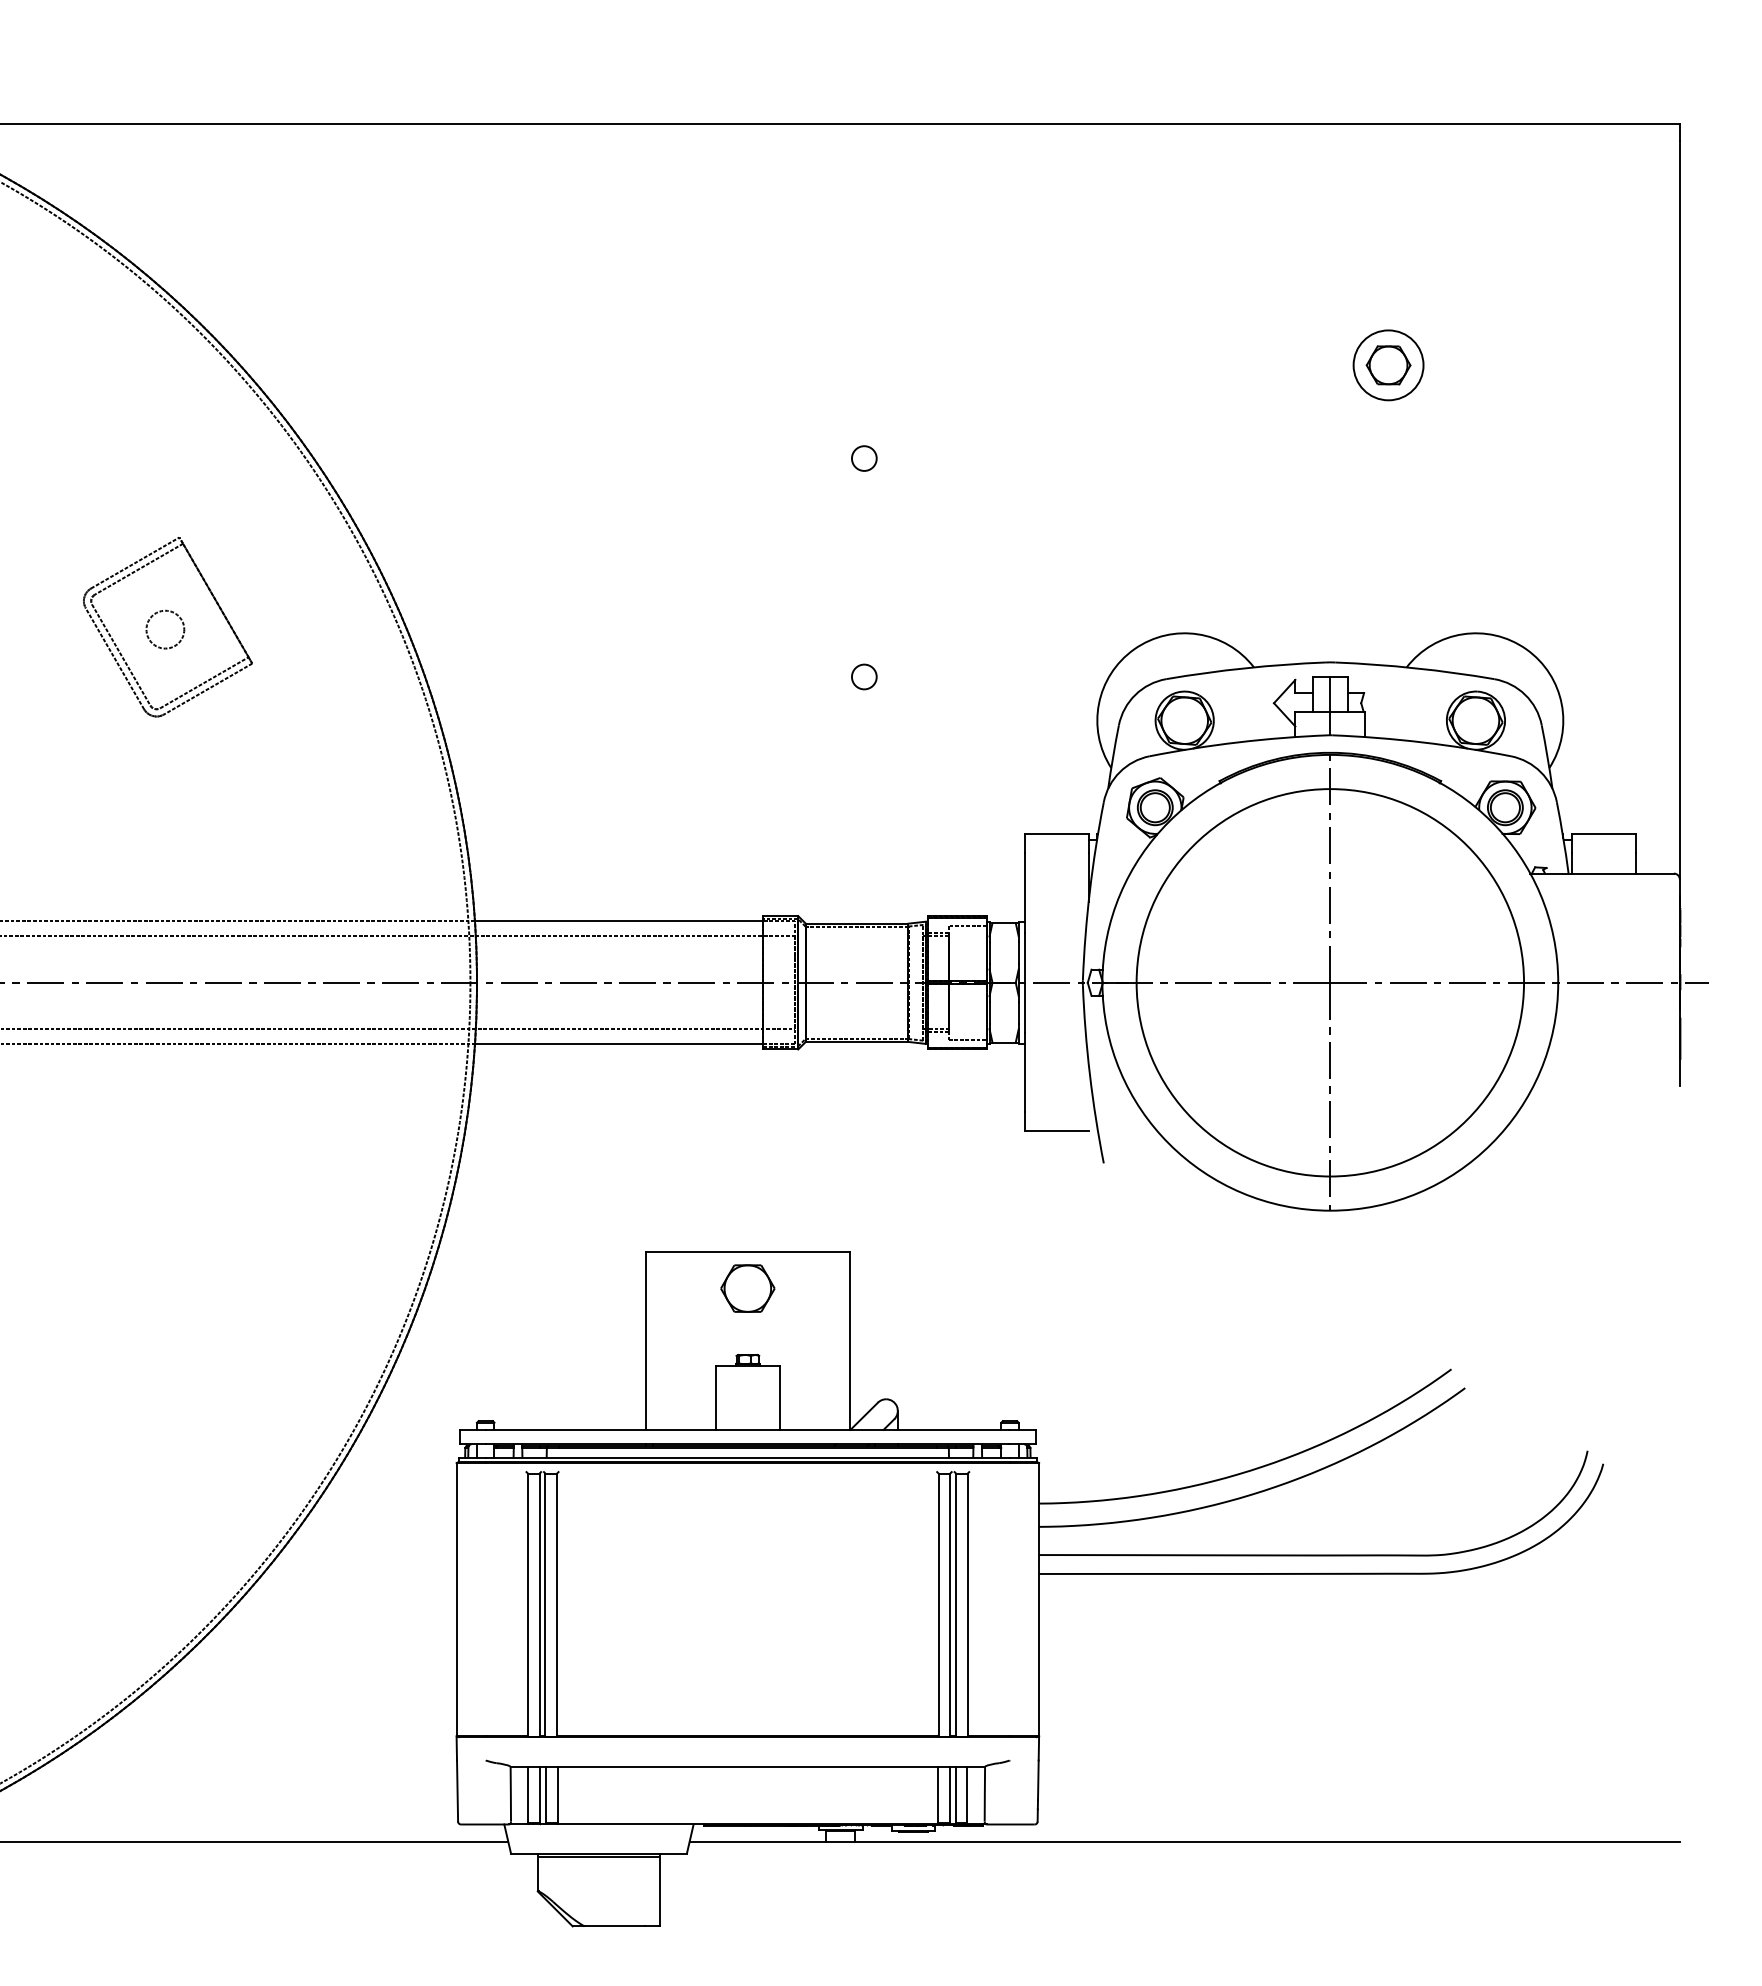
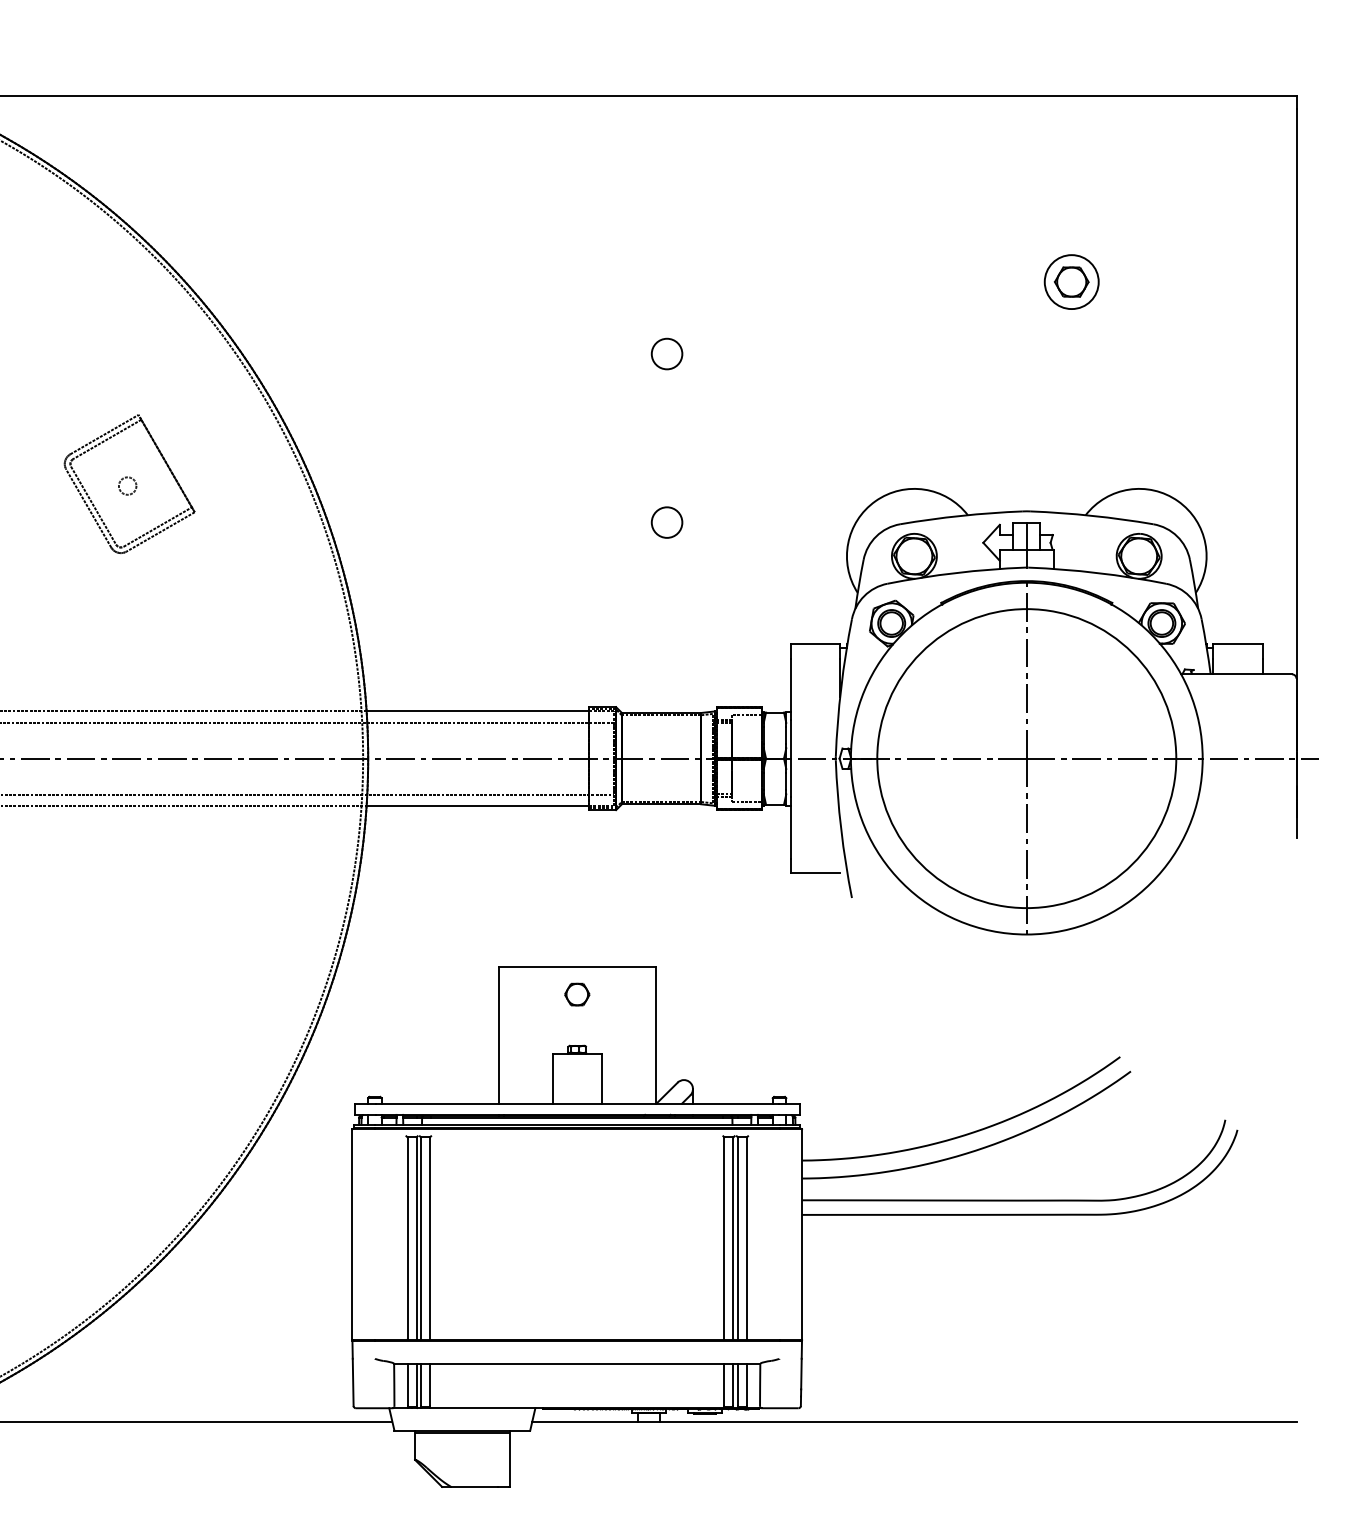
circle: (864, 458) -> (667, 353), size x1.6
circle: (165, 629) -> (127, 485), size x0.6
circle: (864, 676) -> (667, 522), size x1.6
part: (747, 1288) -> (576, 994), size x0.6

